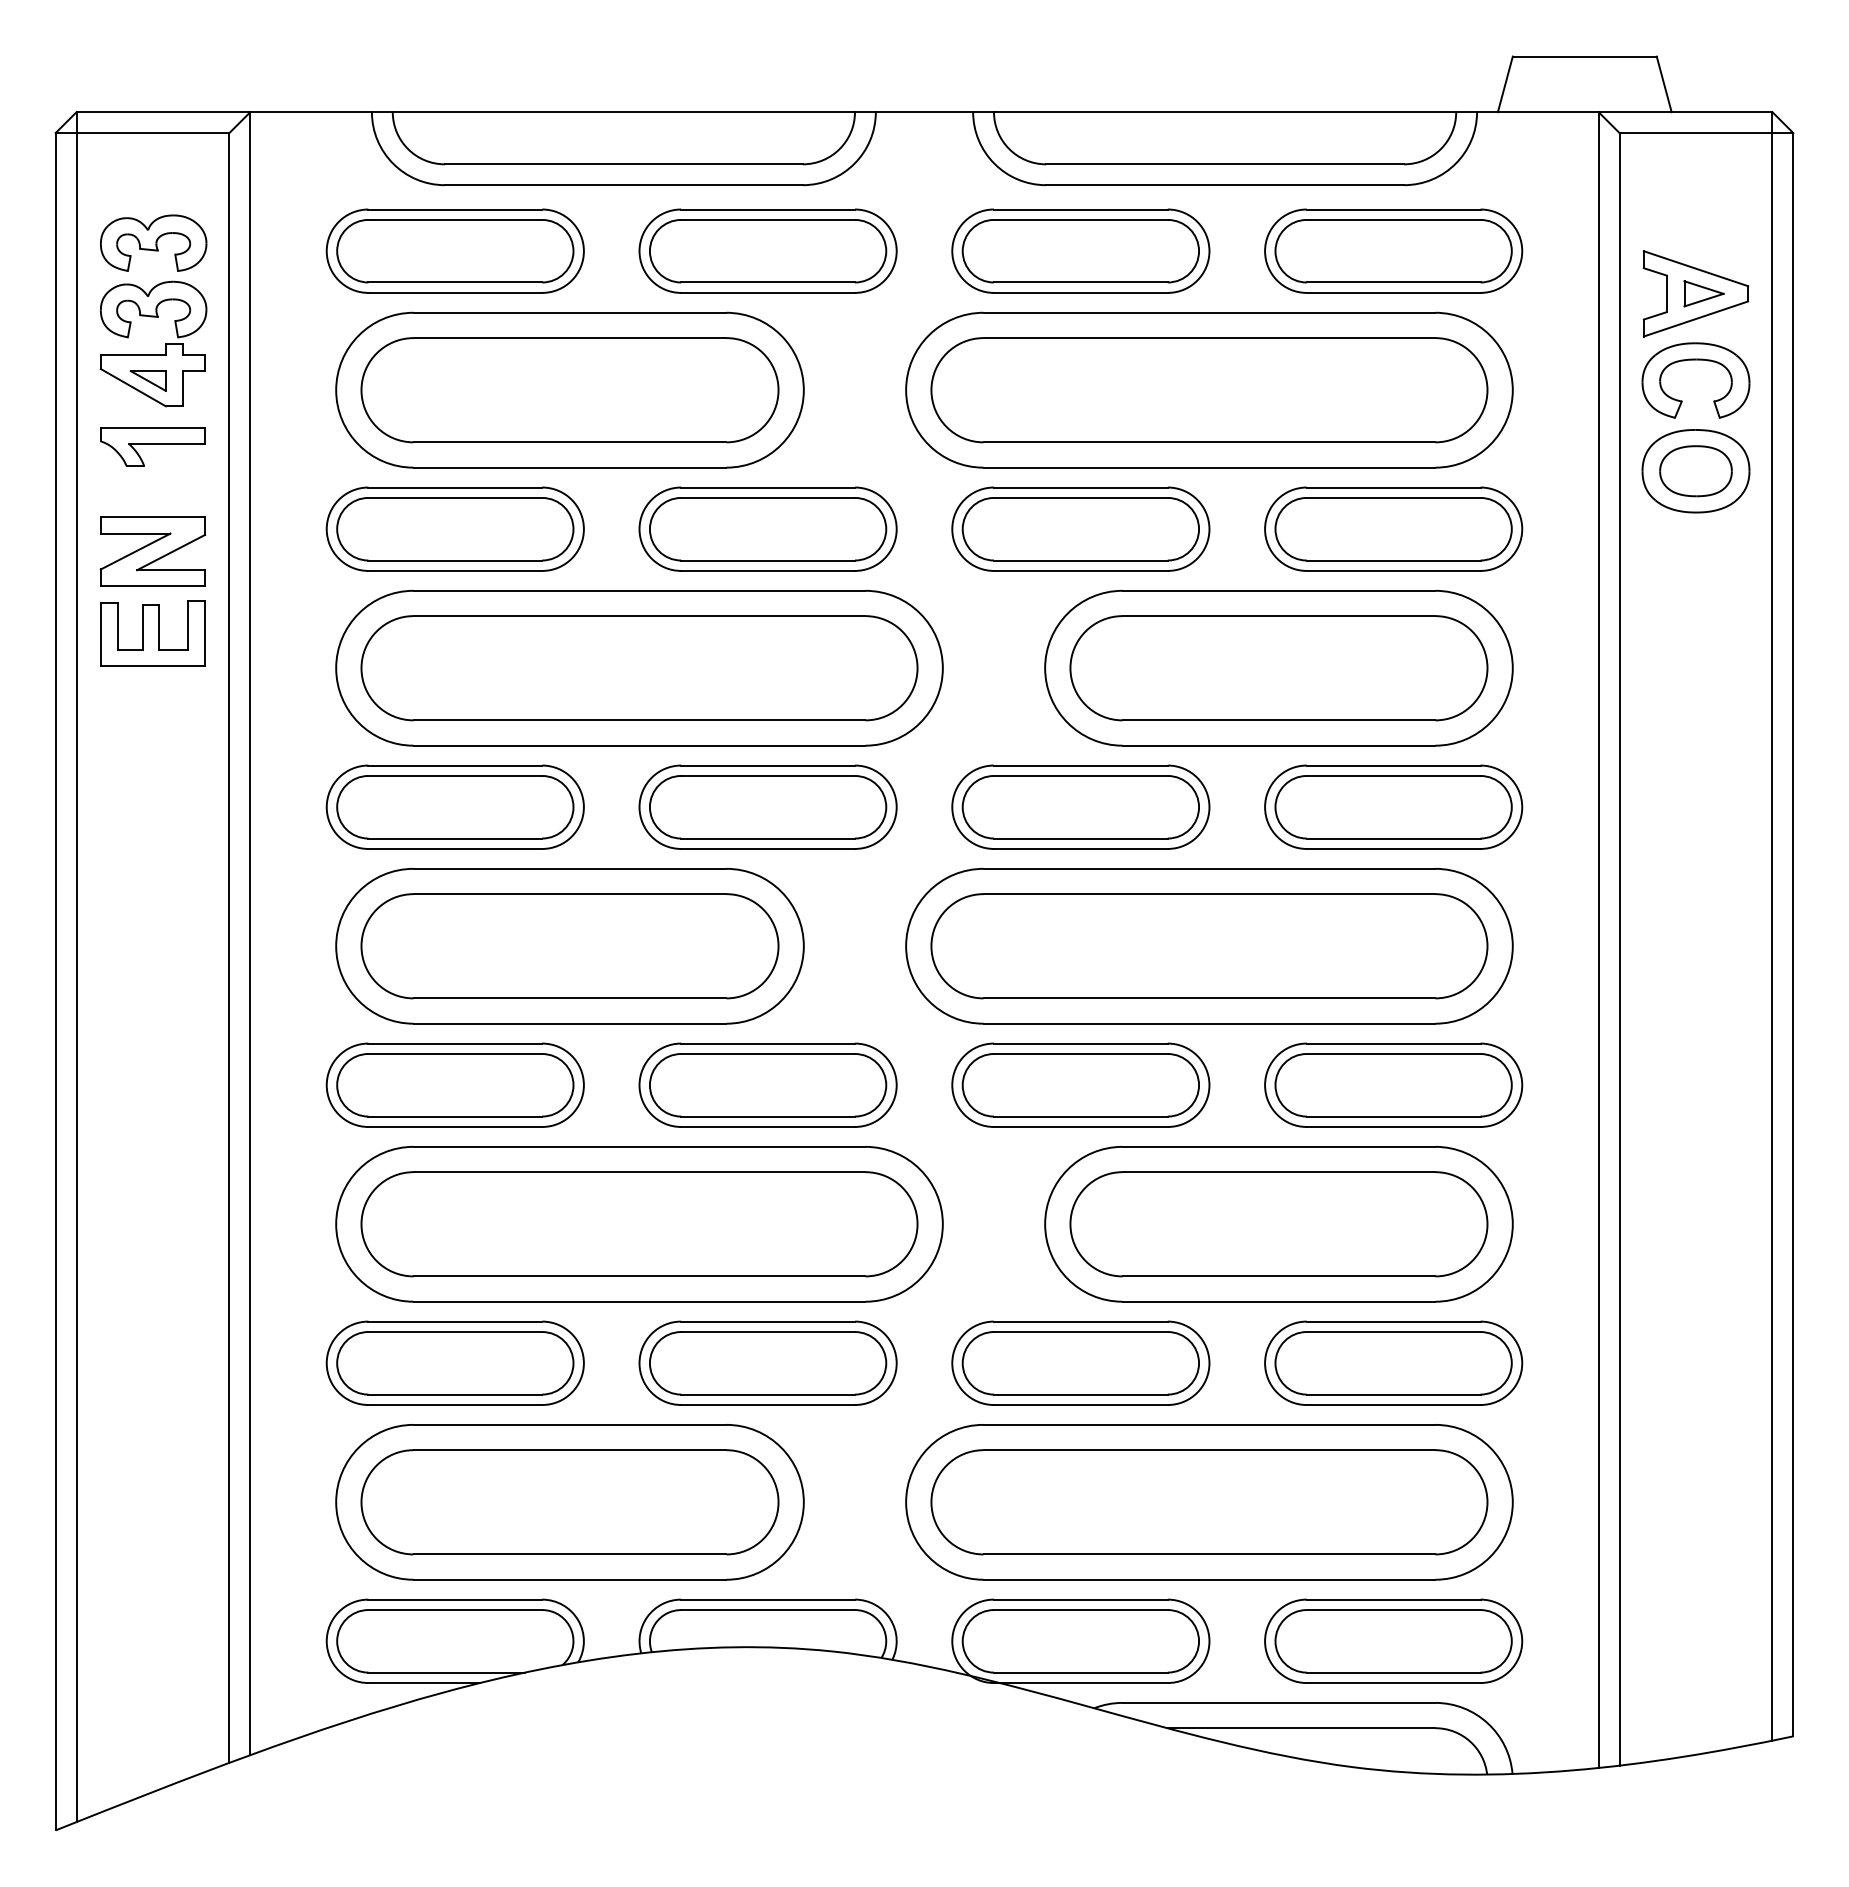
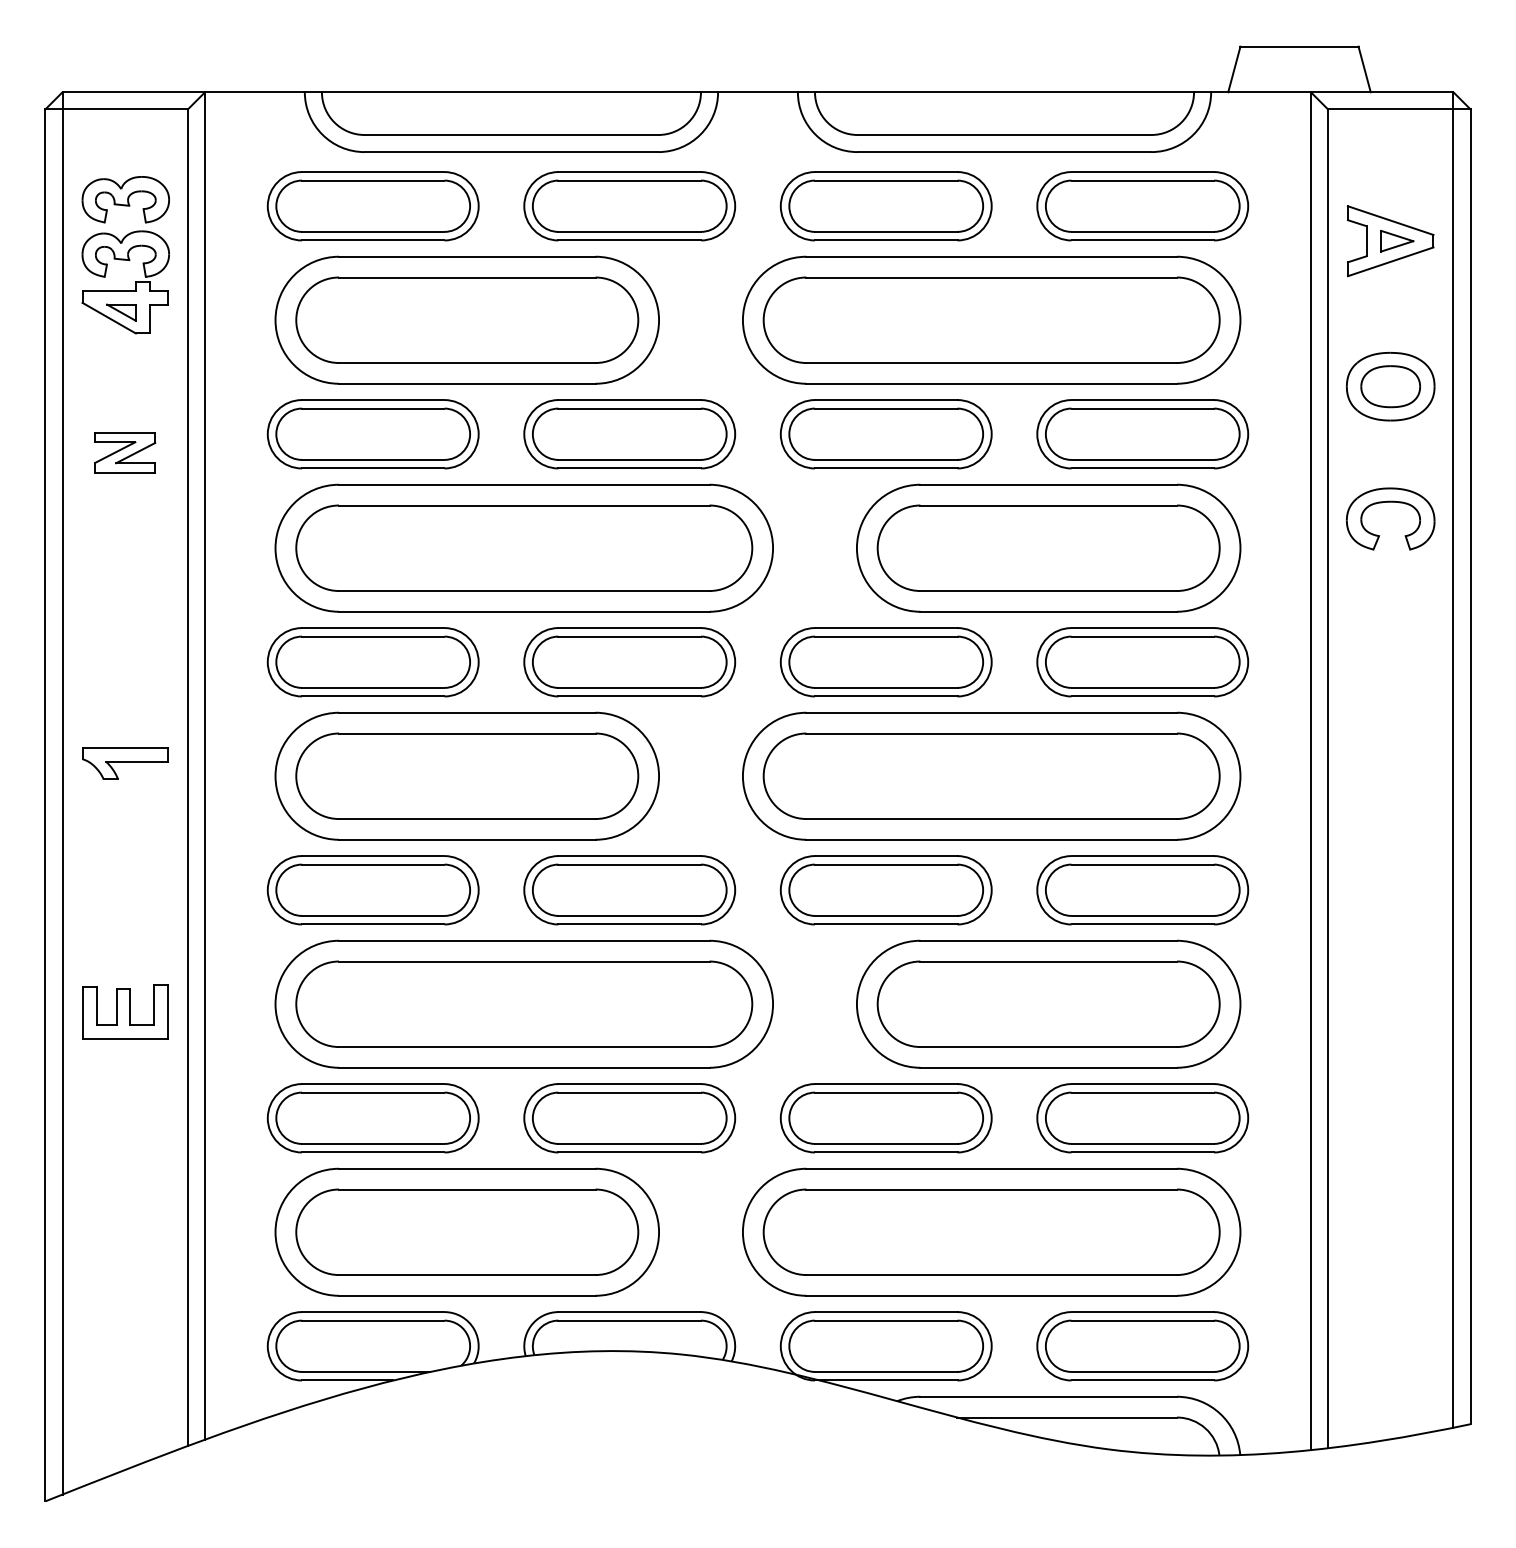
part: (1695, 360) -> (1390, 502), moved
part: (152, 446) -> (124, 763), moved
part: (152, 551) -> (124, 452), size x0.7
part: (152, 633) -> (124, 1011), moved

